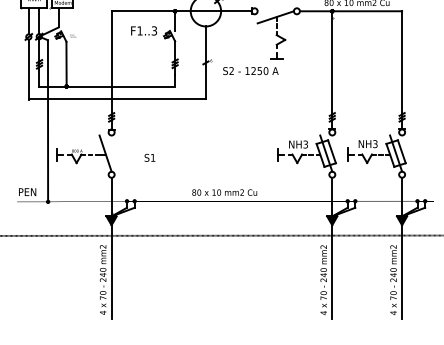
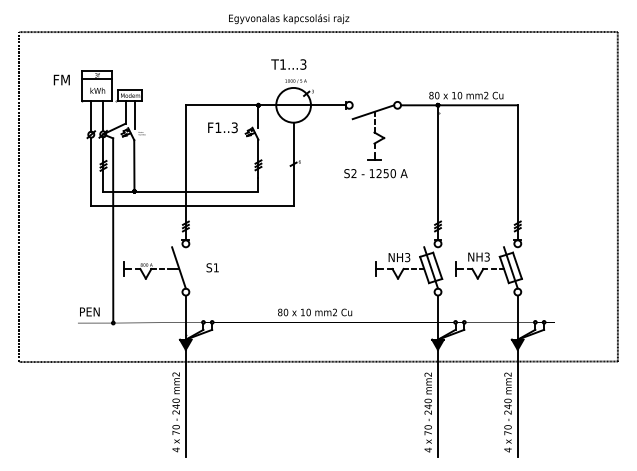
line: (66, 20) -> (134, 115), added
text: (250, 70) -> (375, 173), moved
text: (149, 157) -> (212, 267), moved

